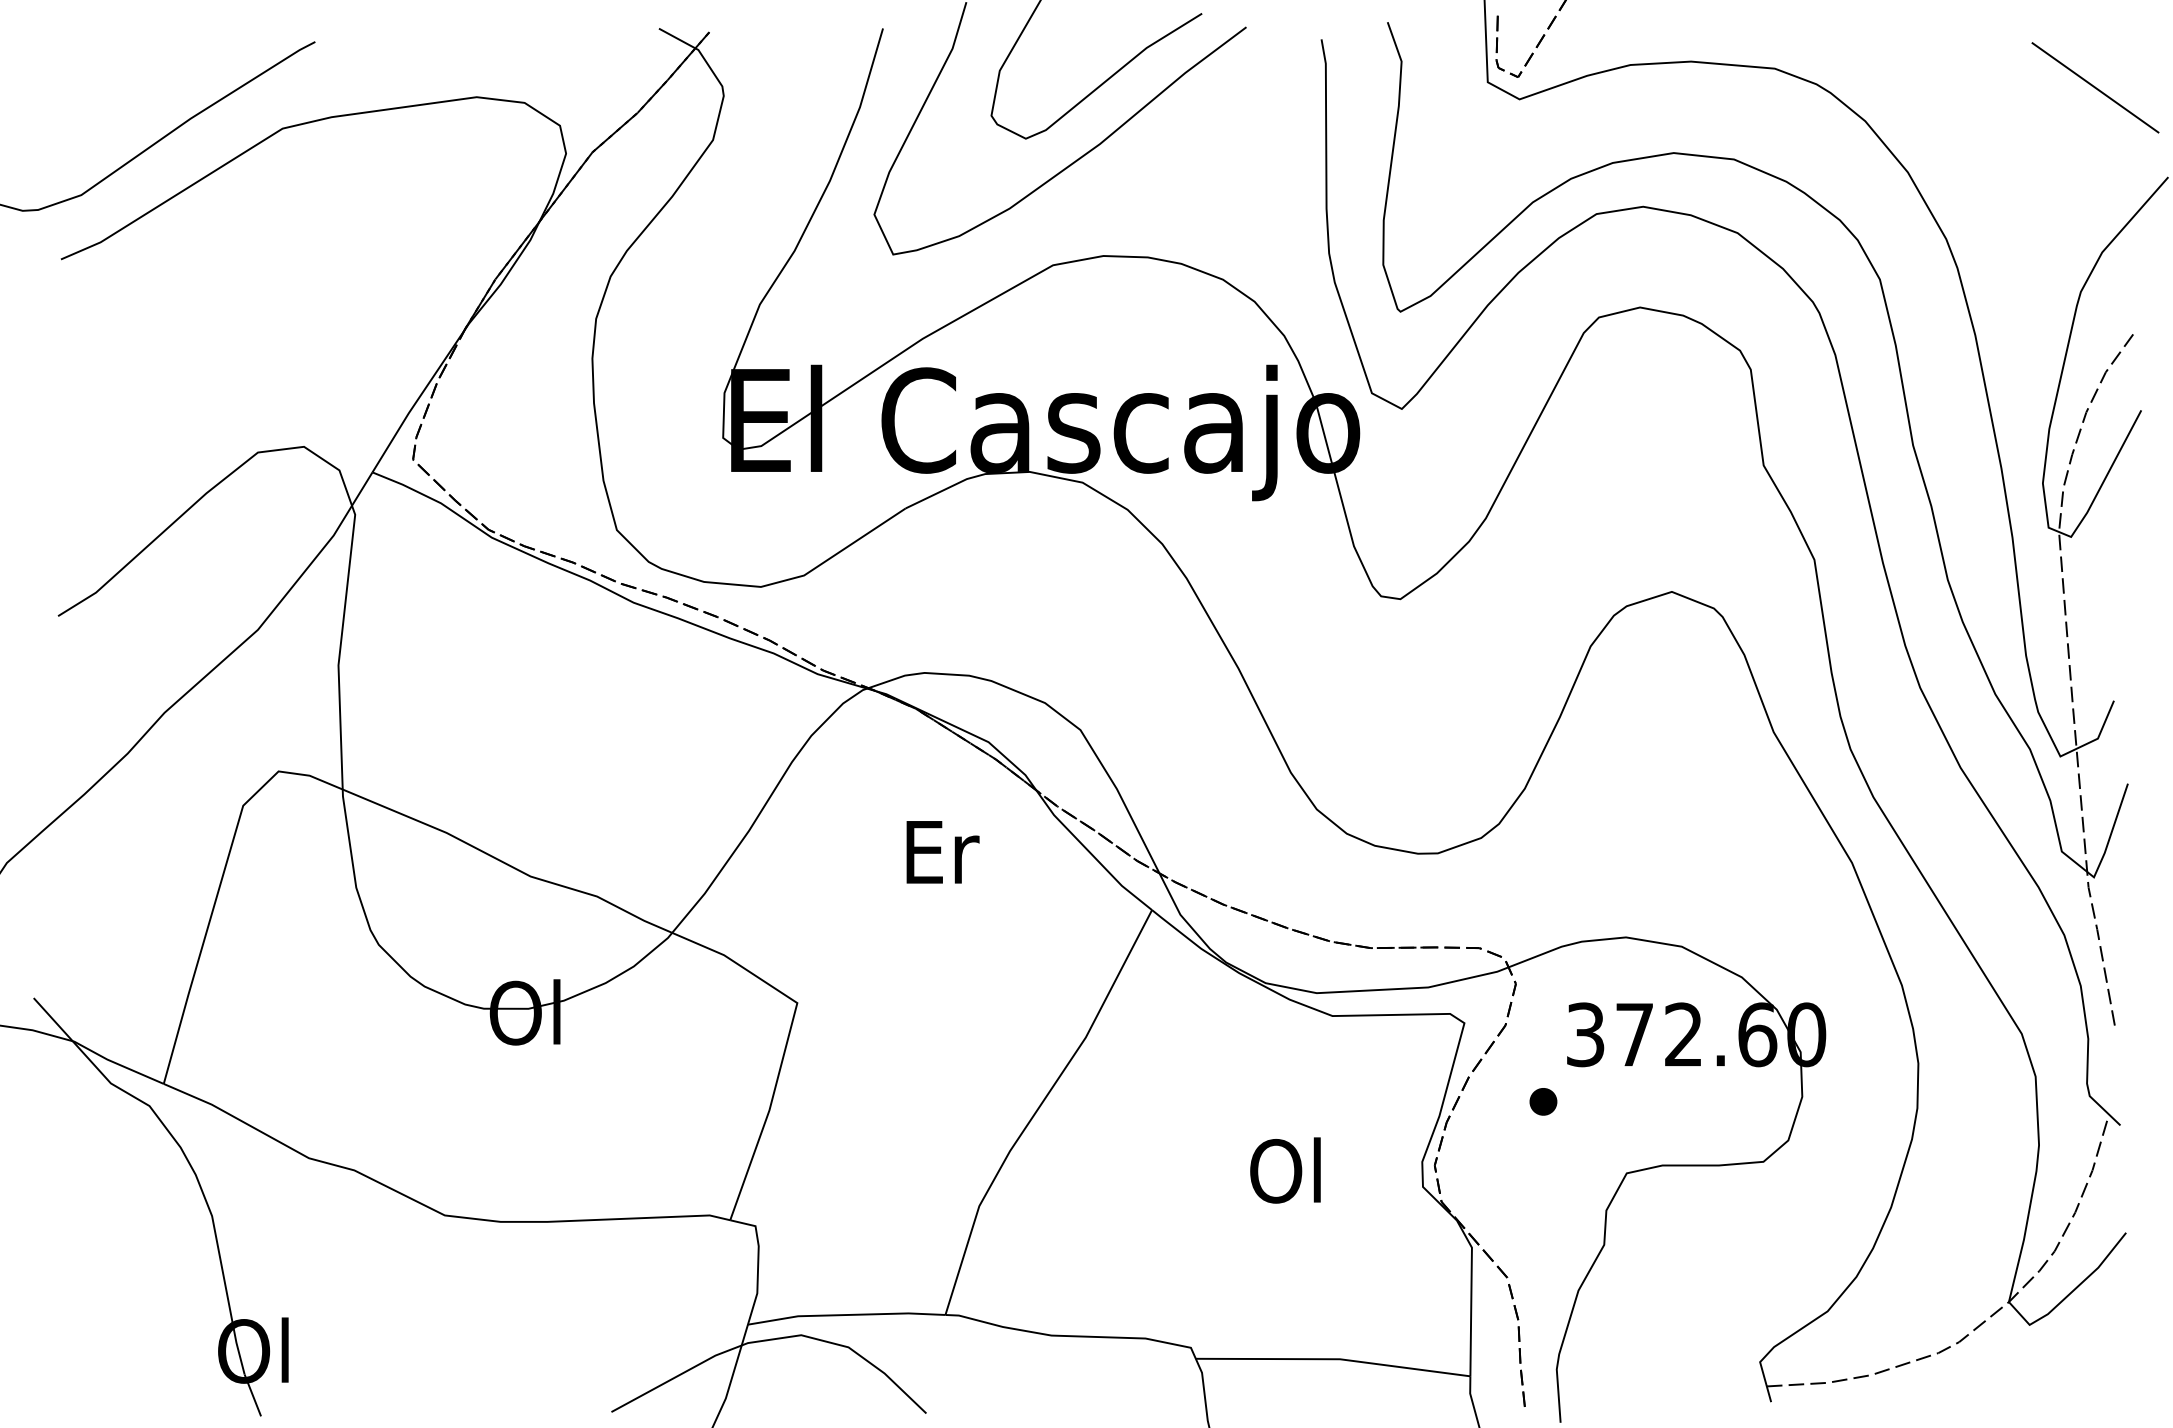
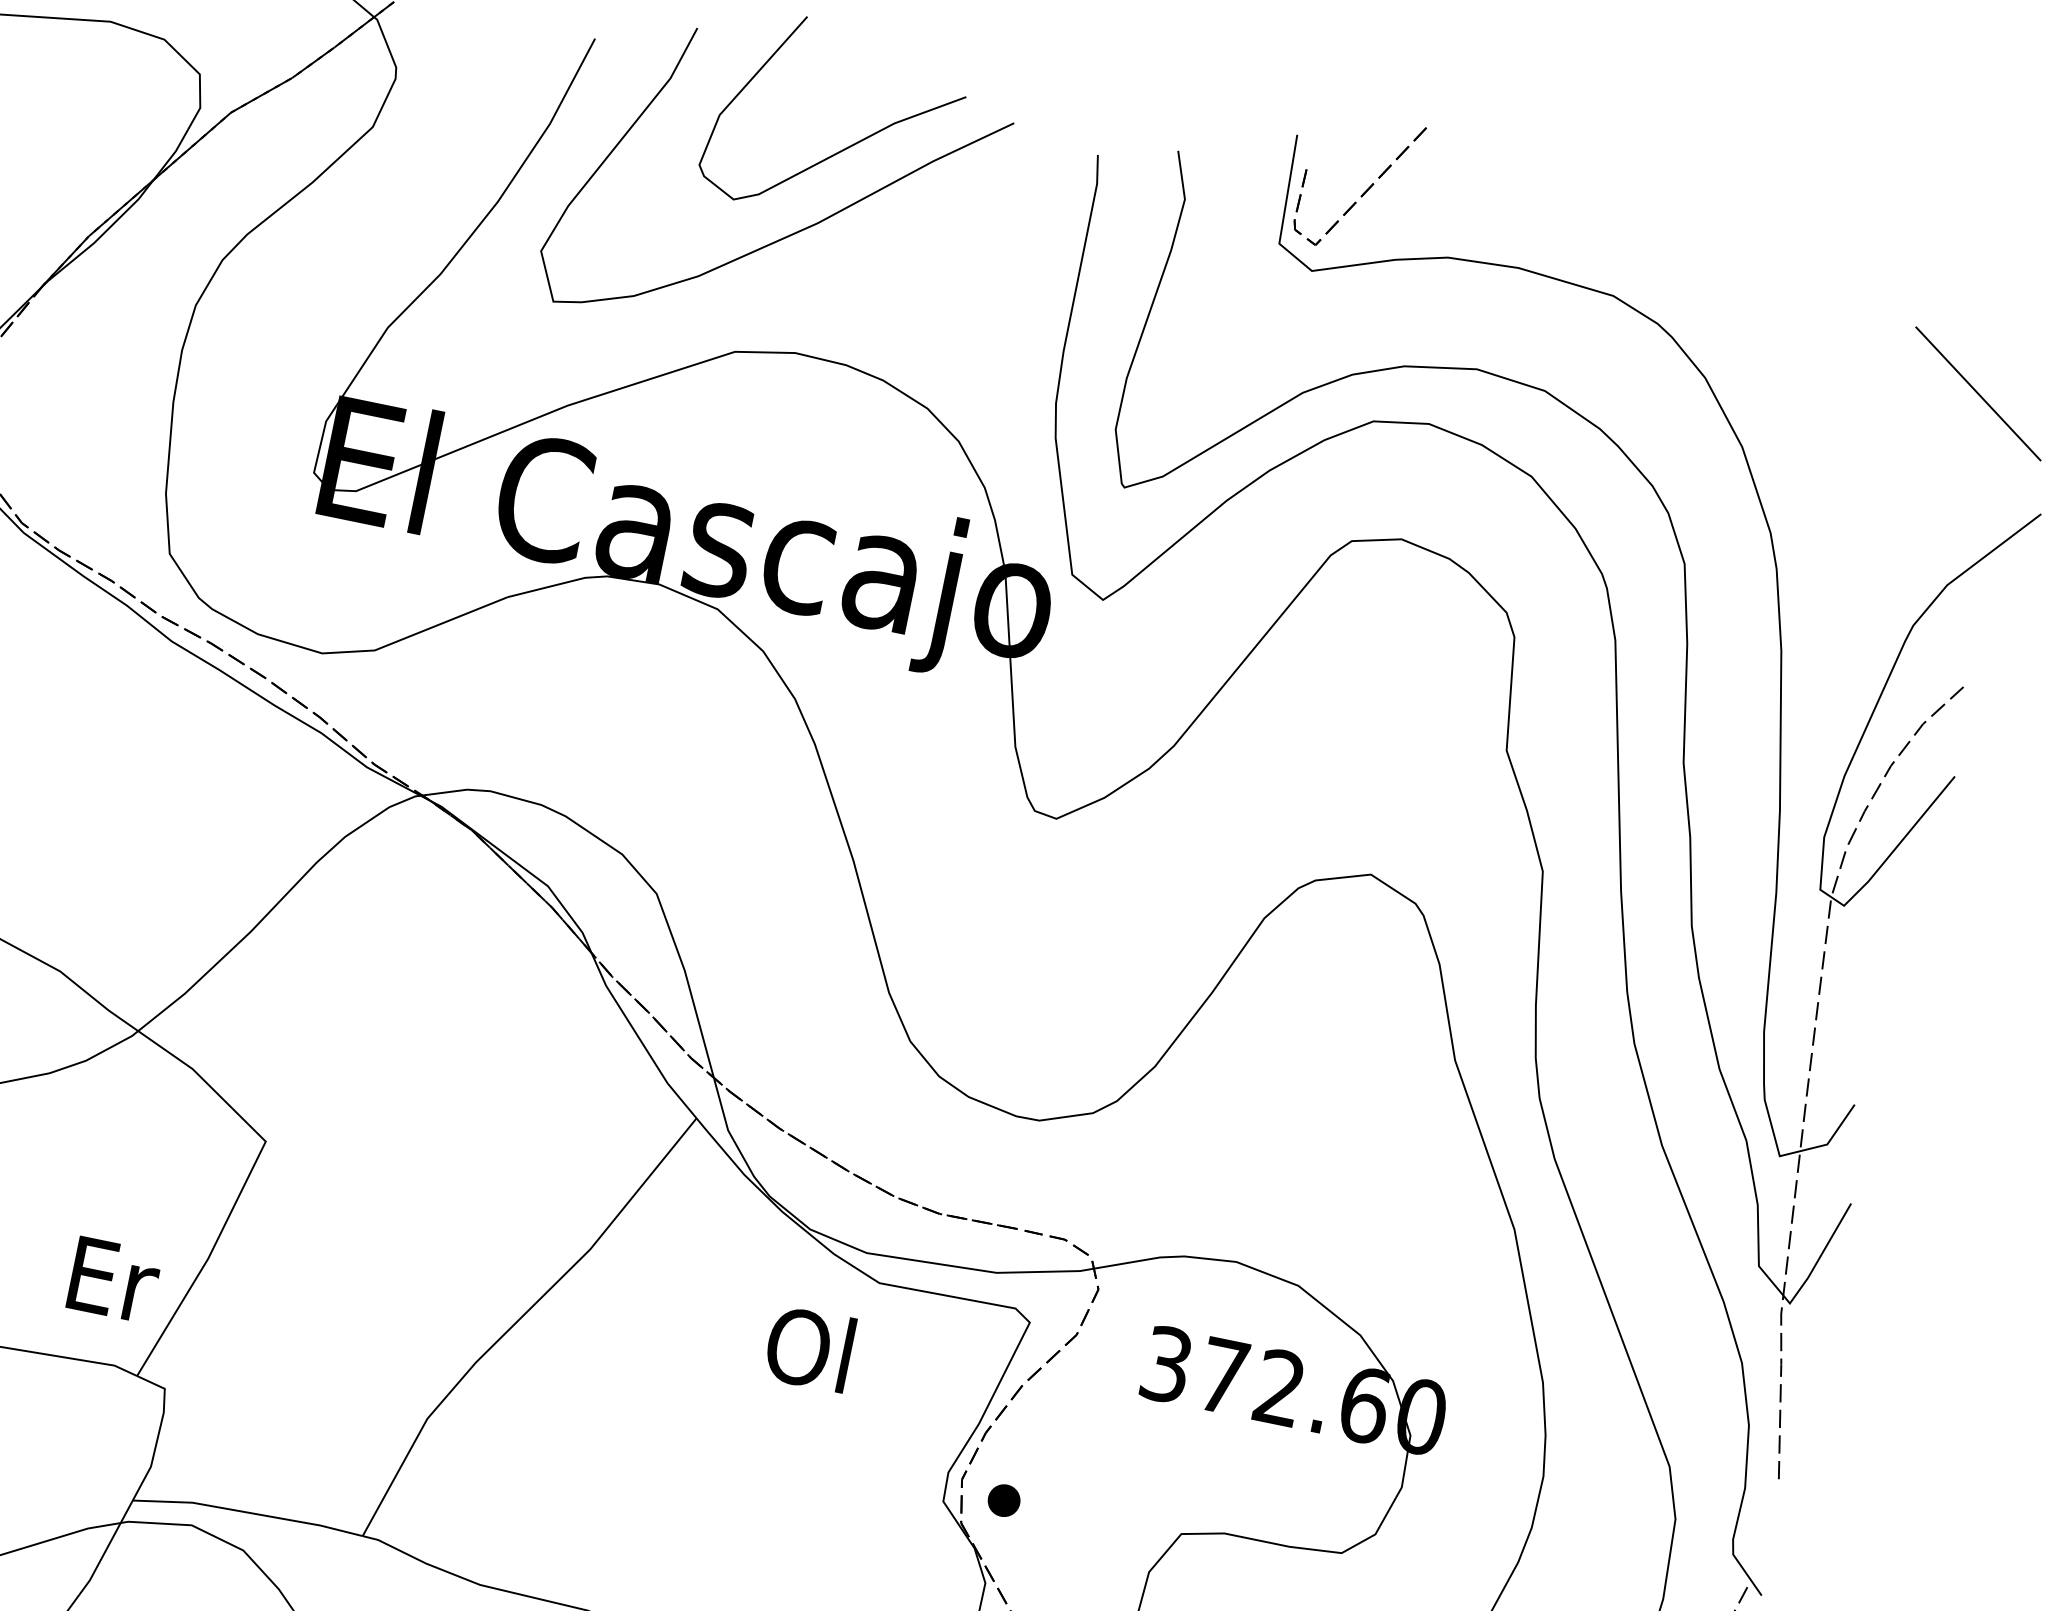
text: (942, 852) -> (113, 1280), moved
part: (1543, 1101) -> (1004, 1500), moved
text: (1285, 1170) -> (809, 1348), moved

